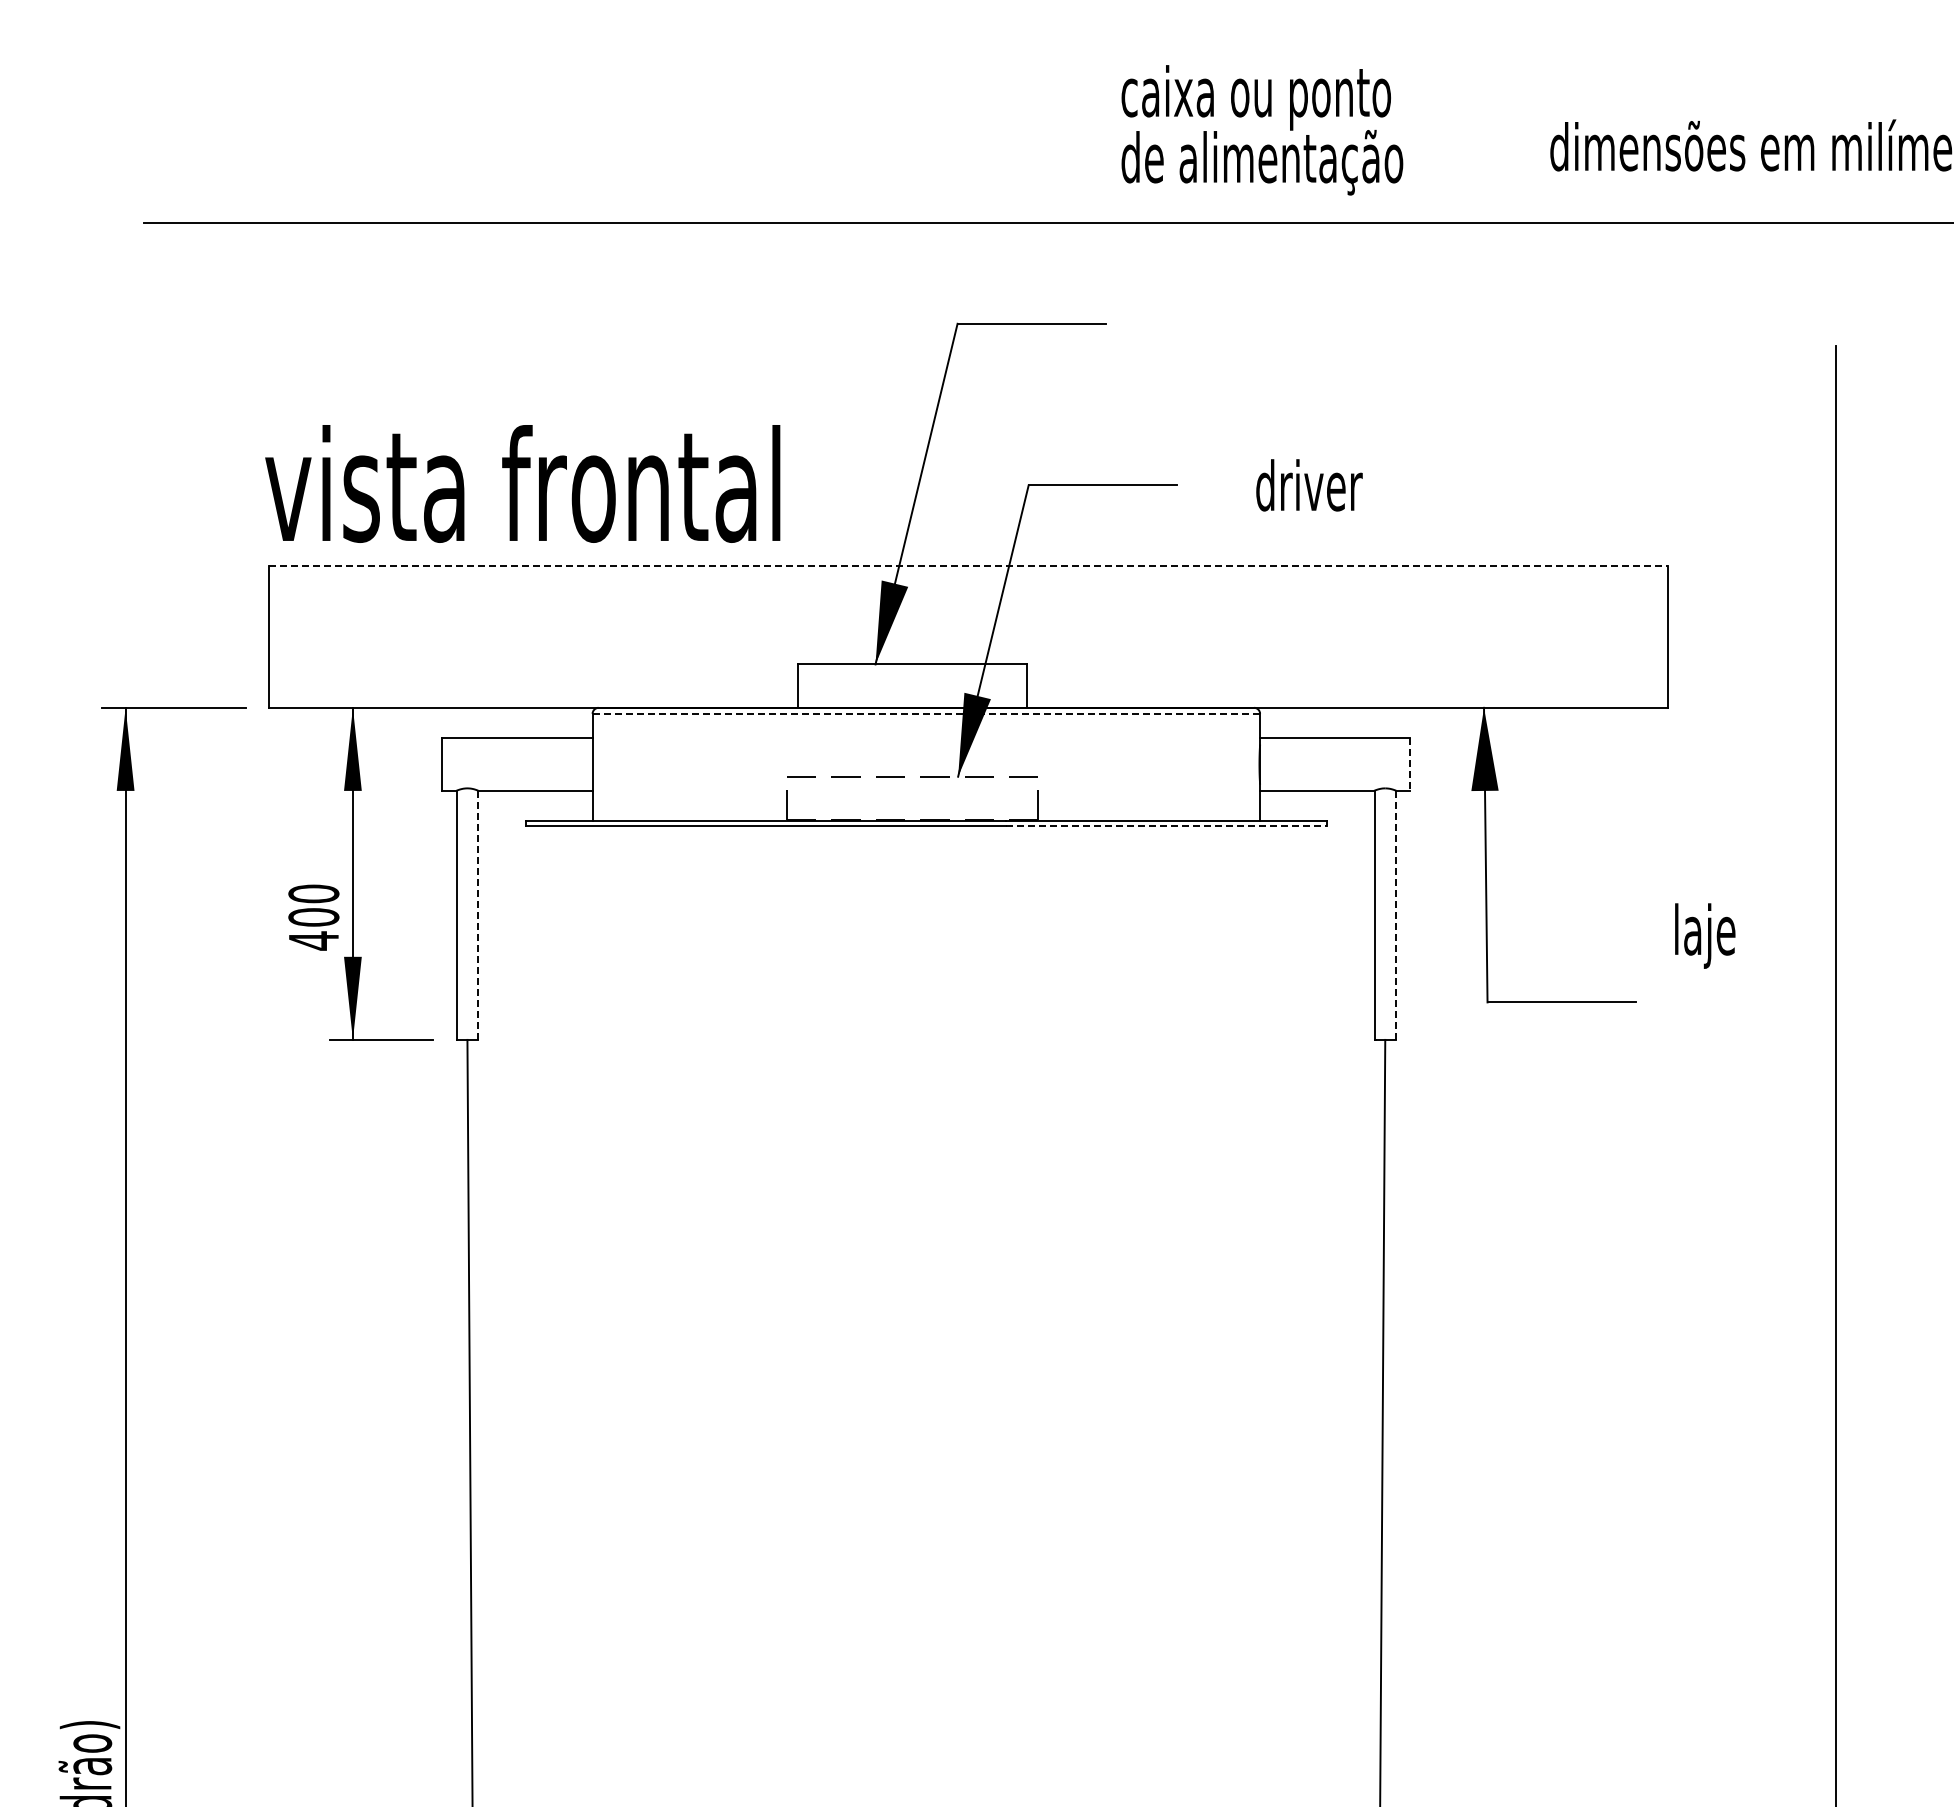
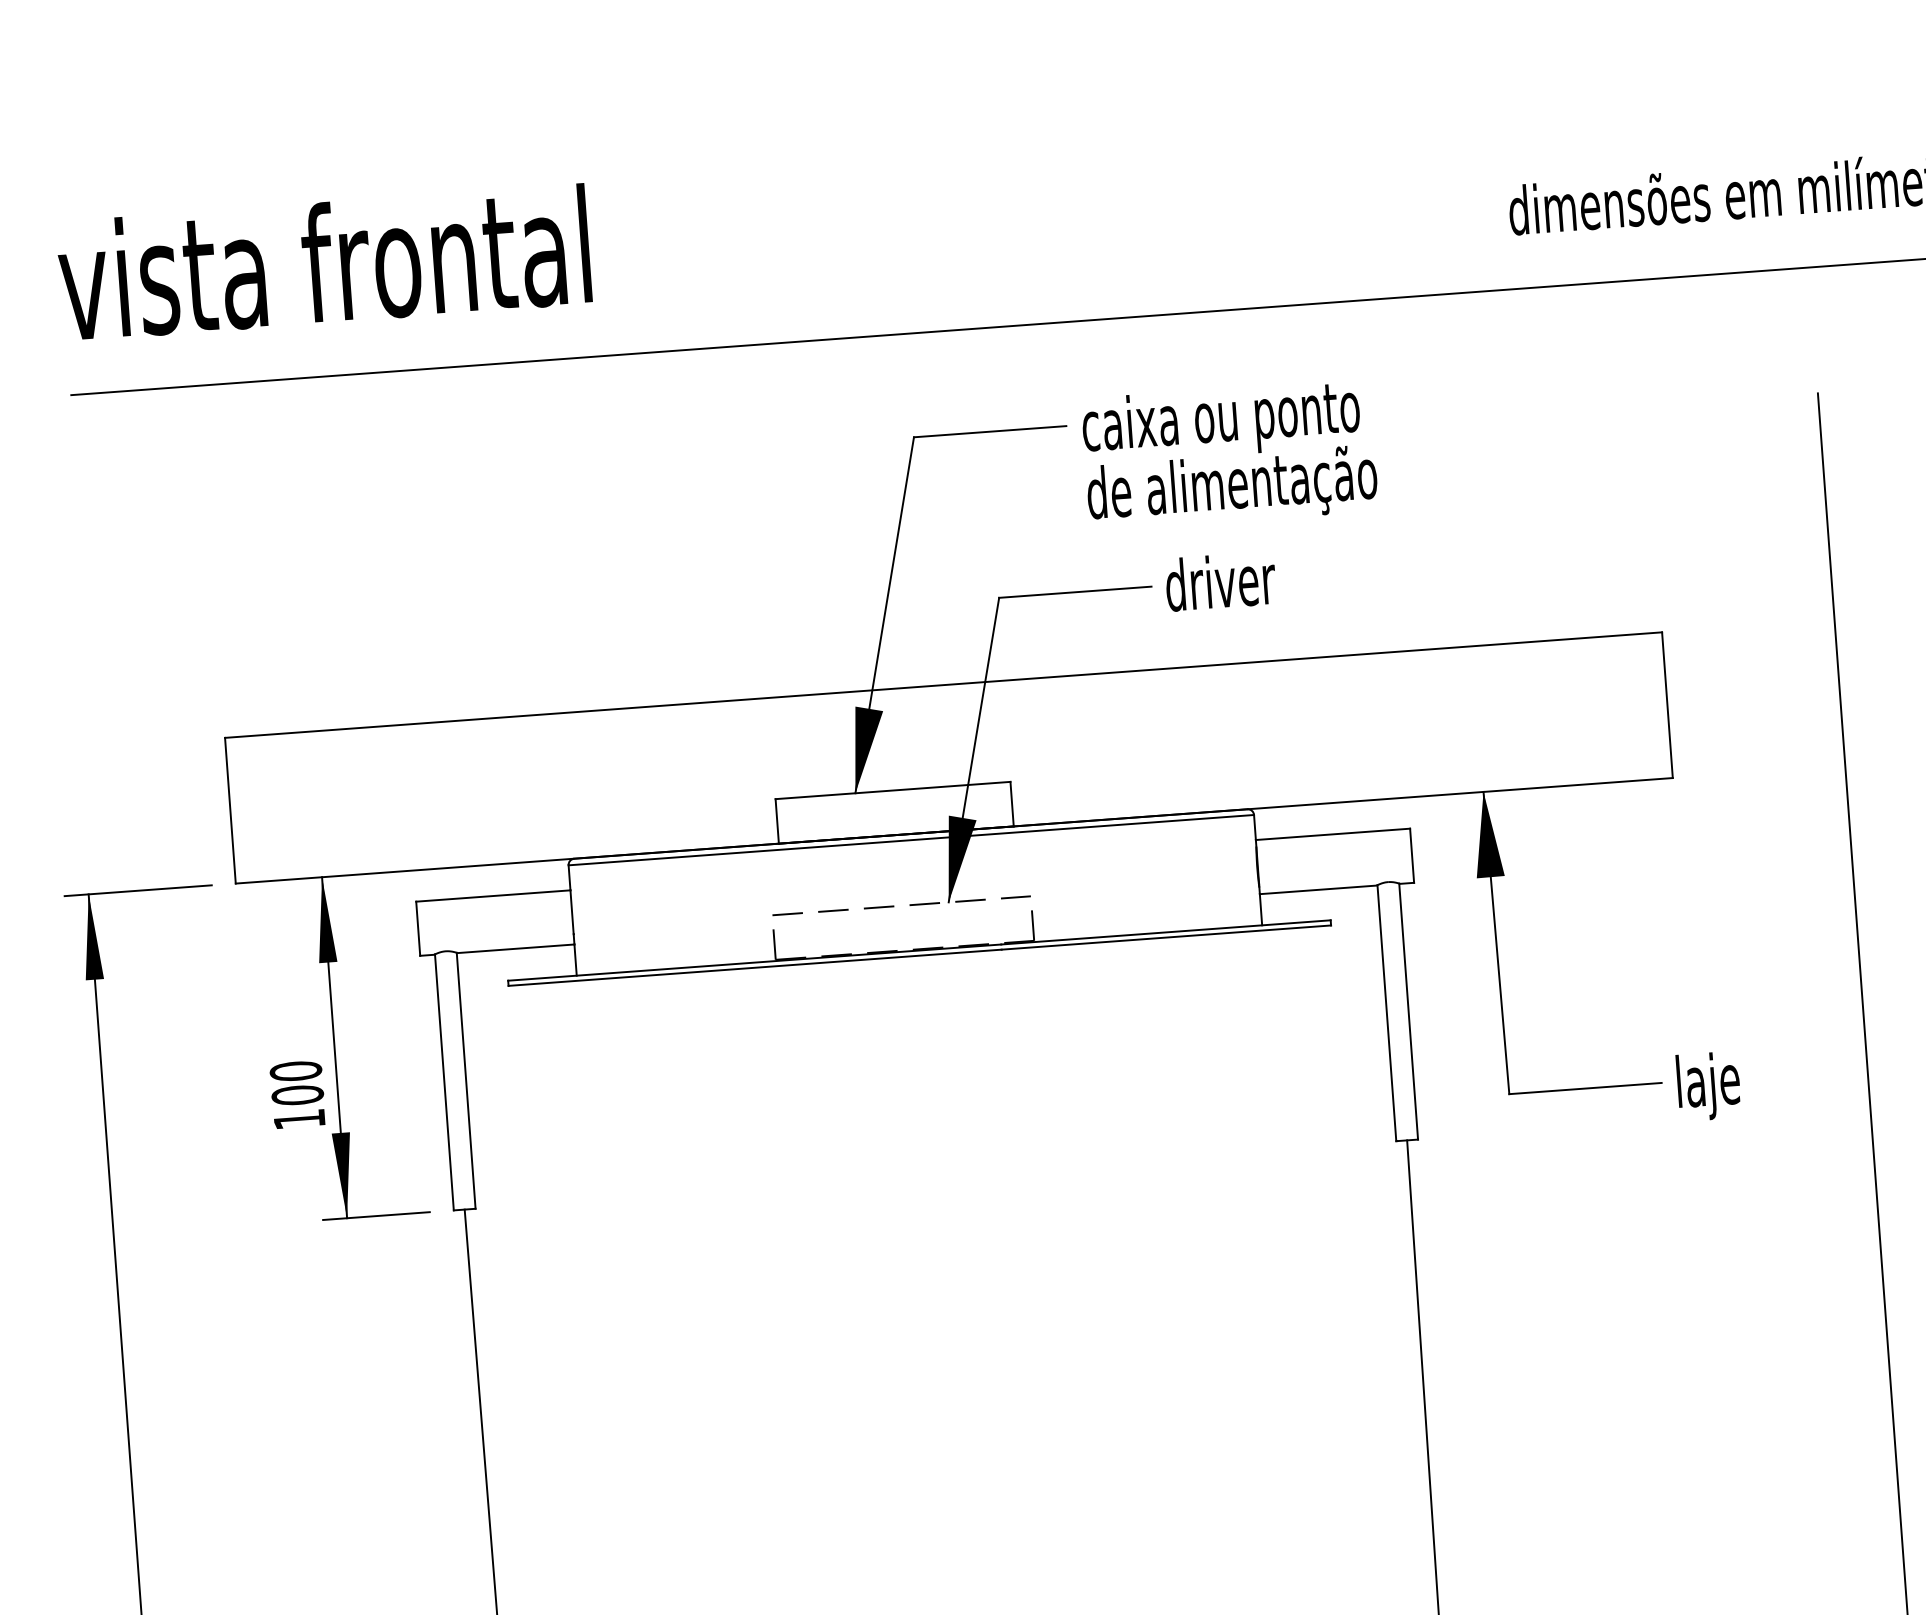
text: (1262, 130) -> (1230, 455), moved
text: (522, 483) -> (323, 262), moved
text: (1309, 485) -> (1220, 581), moved
line: (968, 565) -> (943, 684), dashed -> solid
line: (926, 713) -> (911, 839), dashed -> solid
line: (1410, 765) -> (1412, 856), dashed -> solid
line: (1166, 826) -> (1166, 937), dashed -> solid
line: (478, 915) -> (466, 1081), dashed -> solid
line: (1395, 915) -> (1408, 1011), dashed -> solid
text: (1705, 935) -> (1708, 1085), moved
text: (313, 940) -> (299, 1119), 400 -> 100

